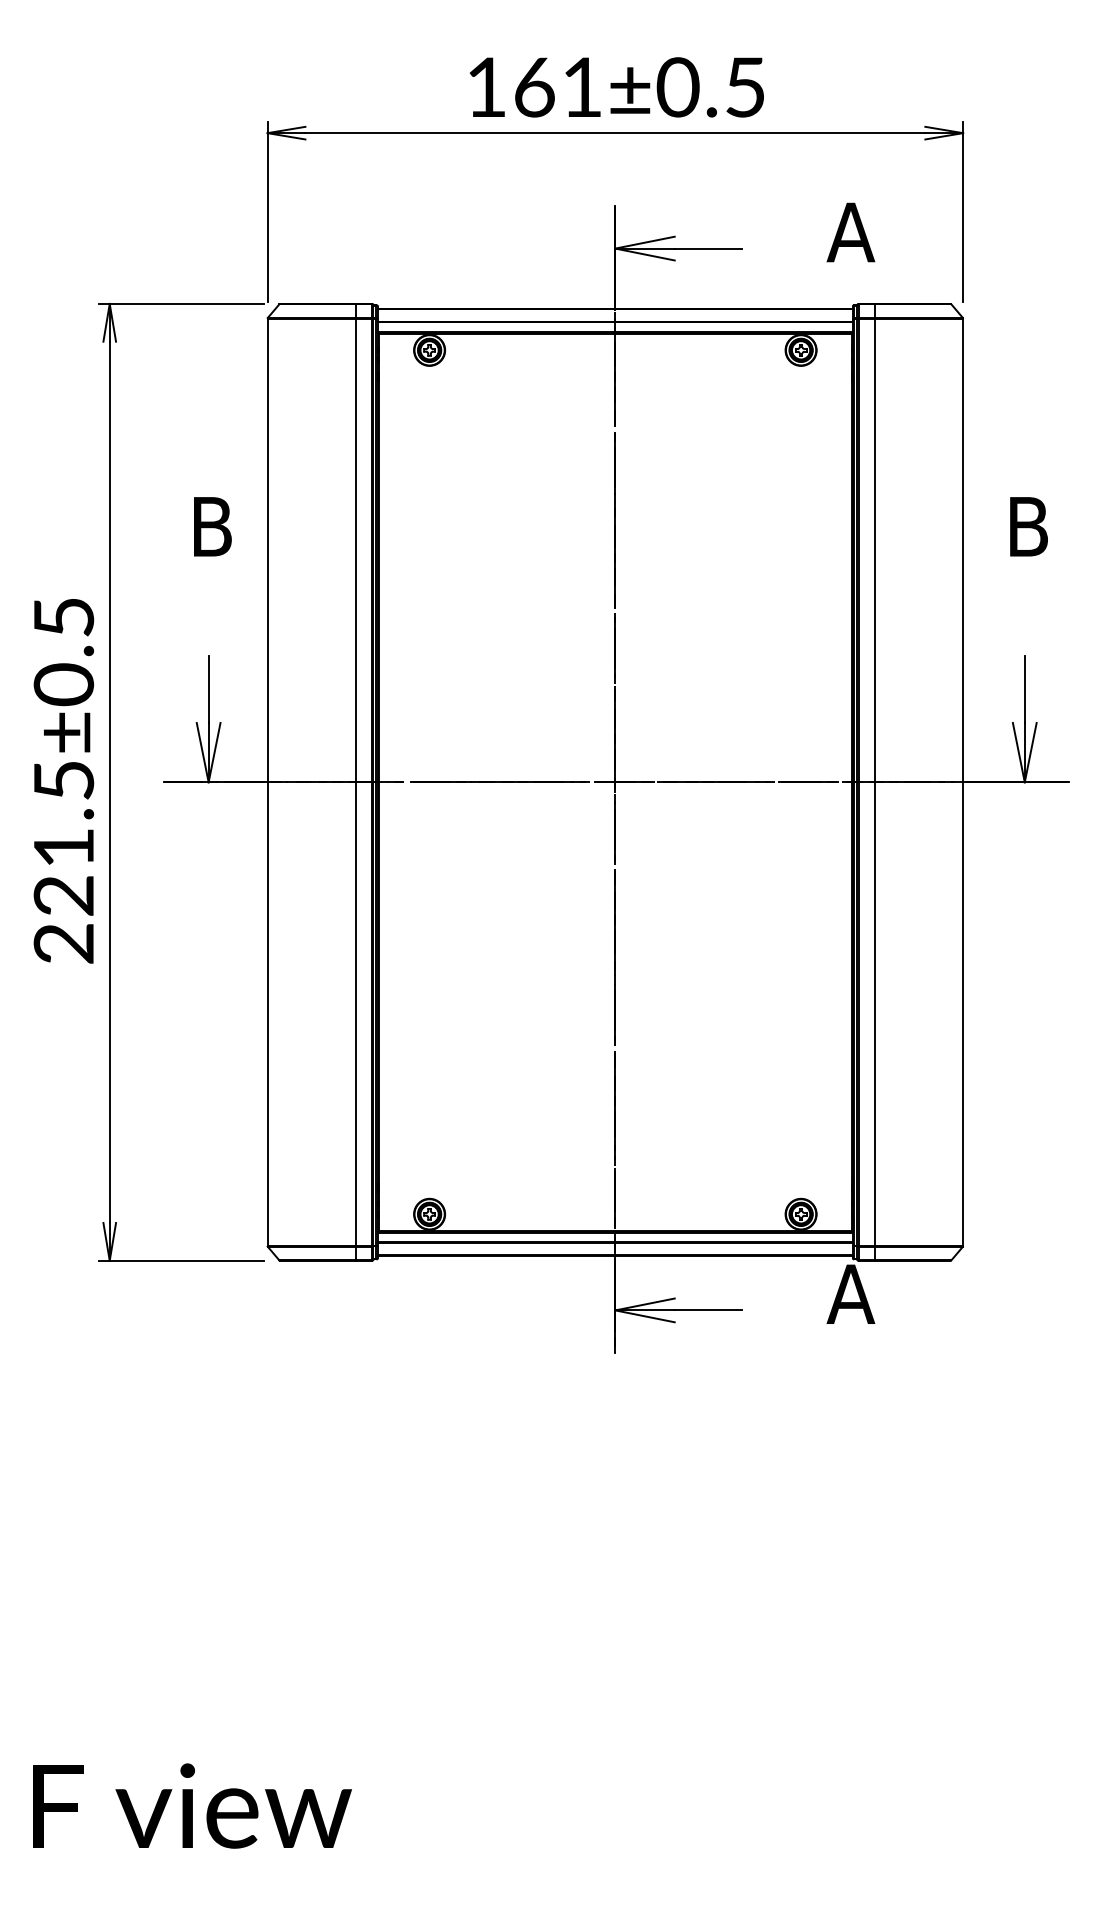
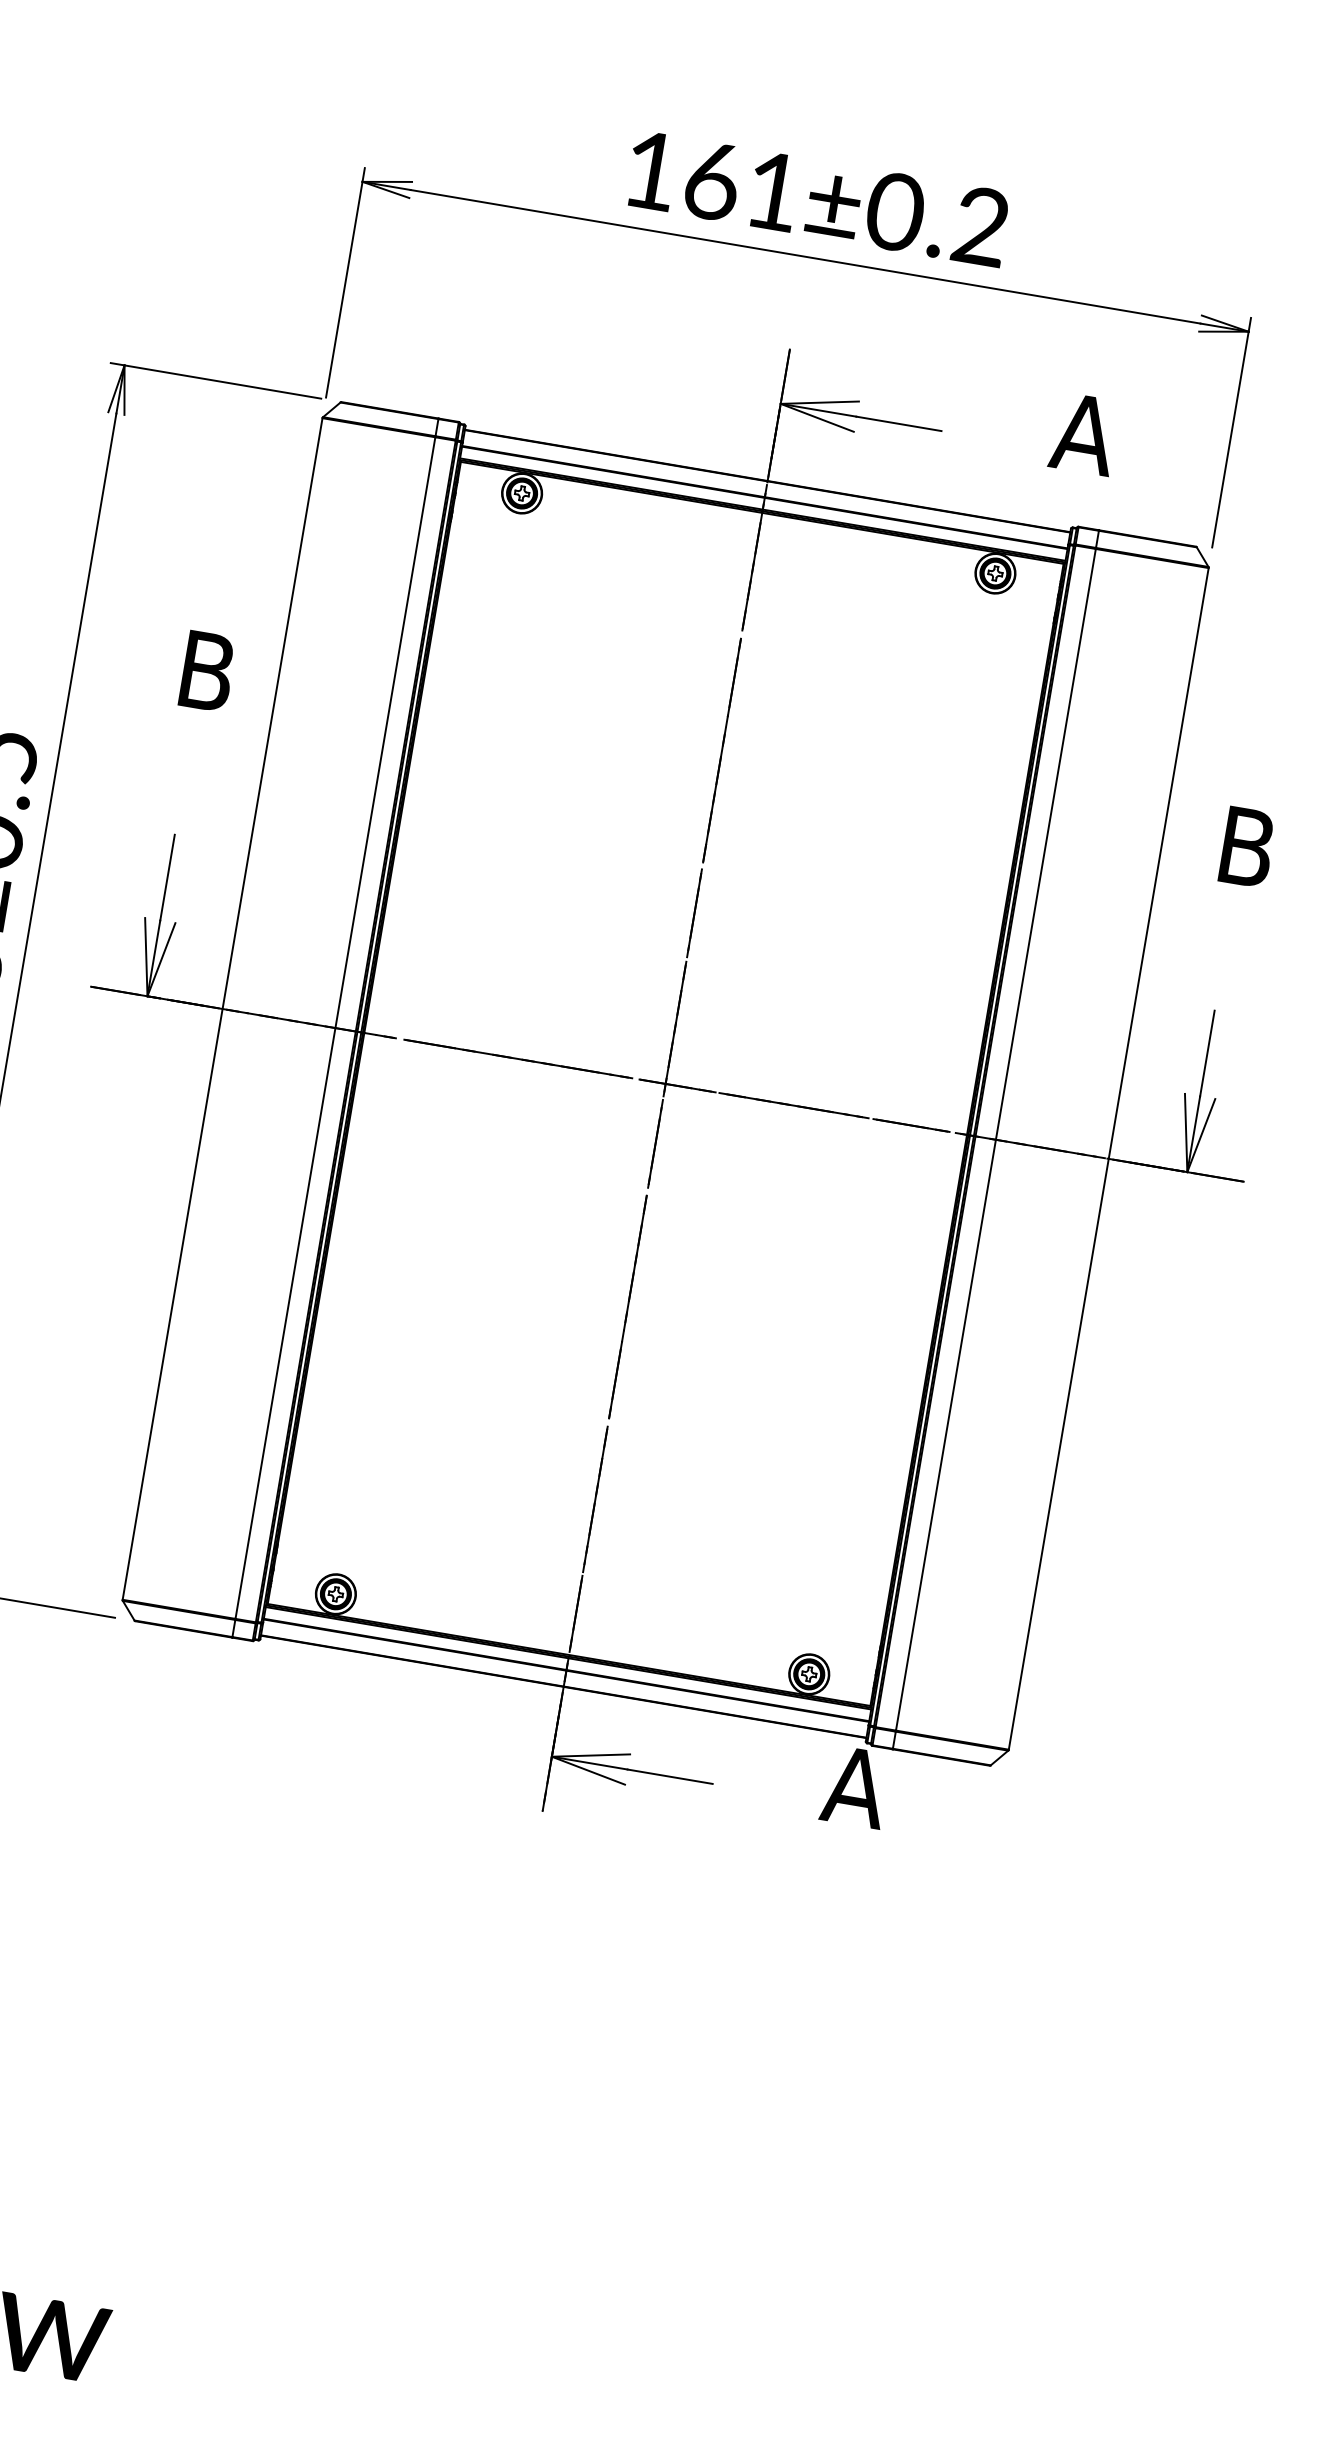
text: (744, 87) -> (979, 226), 161±0.5 -> 161±0.2

